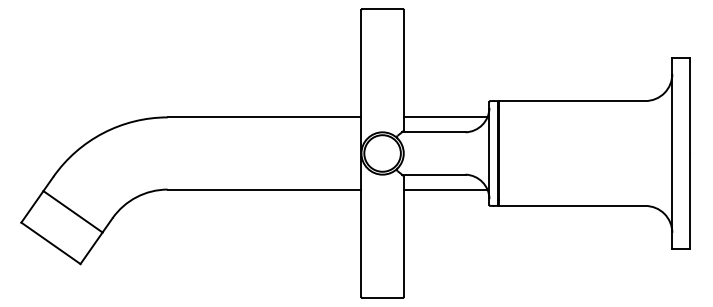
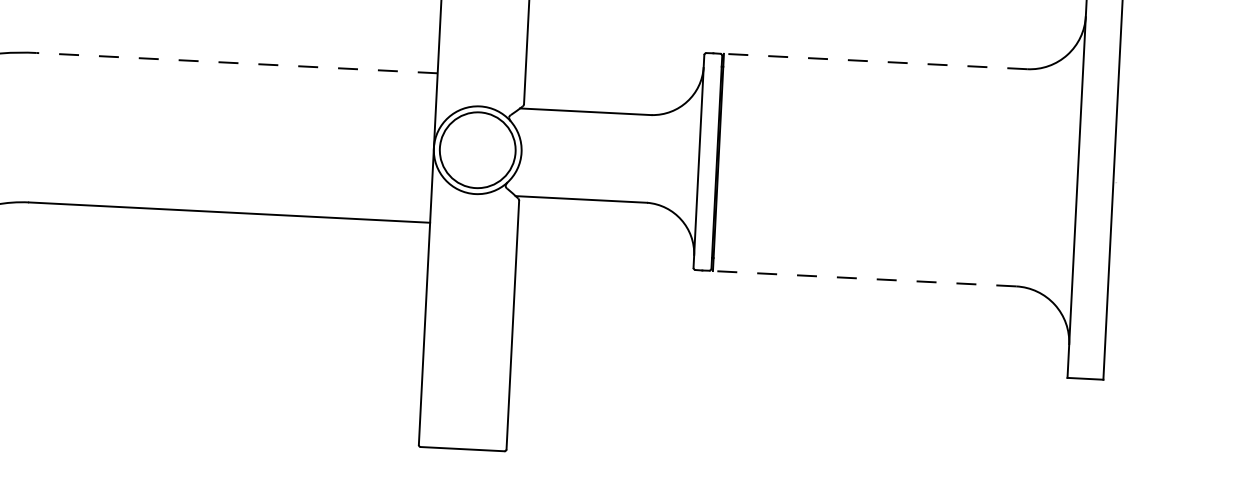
line: (571, 101) -> (874, 62), solid -> dashed
line: (264, 117) -> (237, 63), solid -> dashed
line: (445, 117) -> (611, 82), removed
line: (445, 189) -> (604, 231), removed
line: (571, 205) -> (863, 277), solid -> dashed

